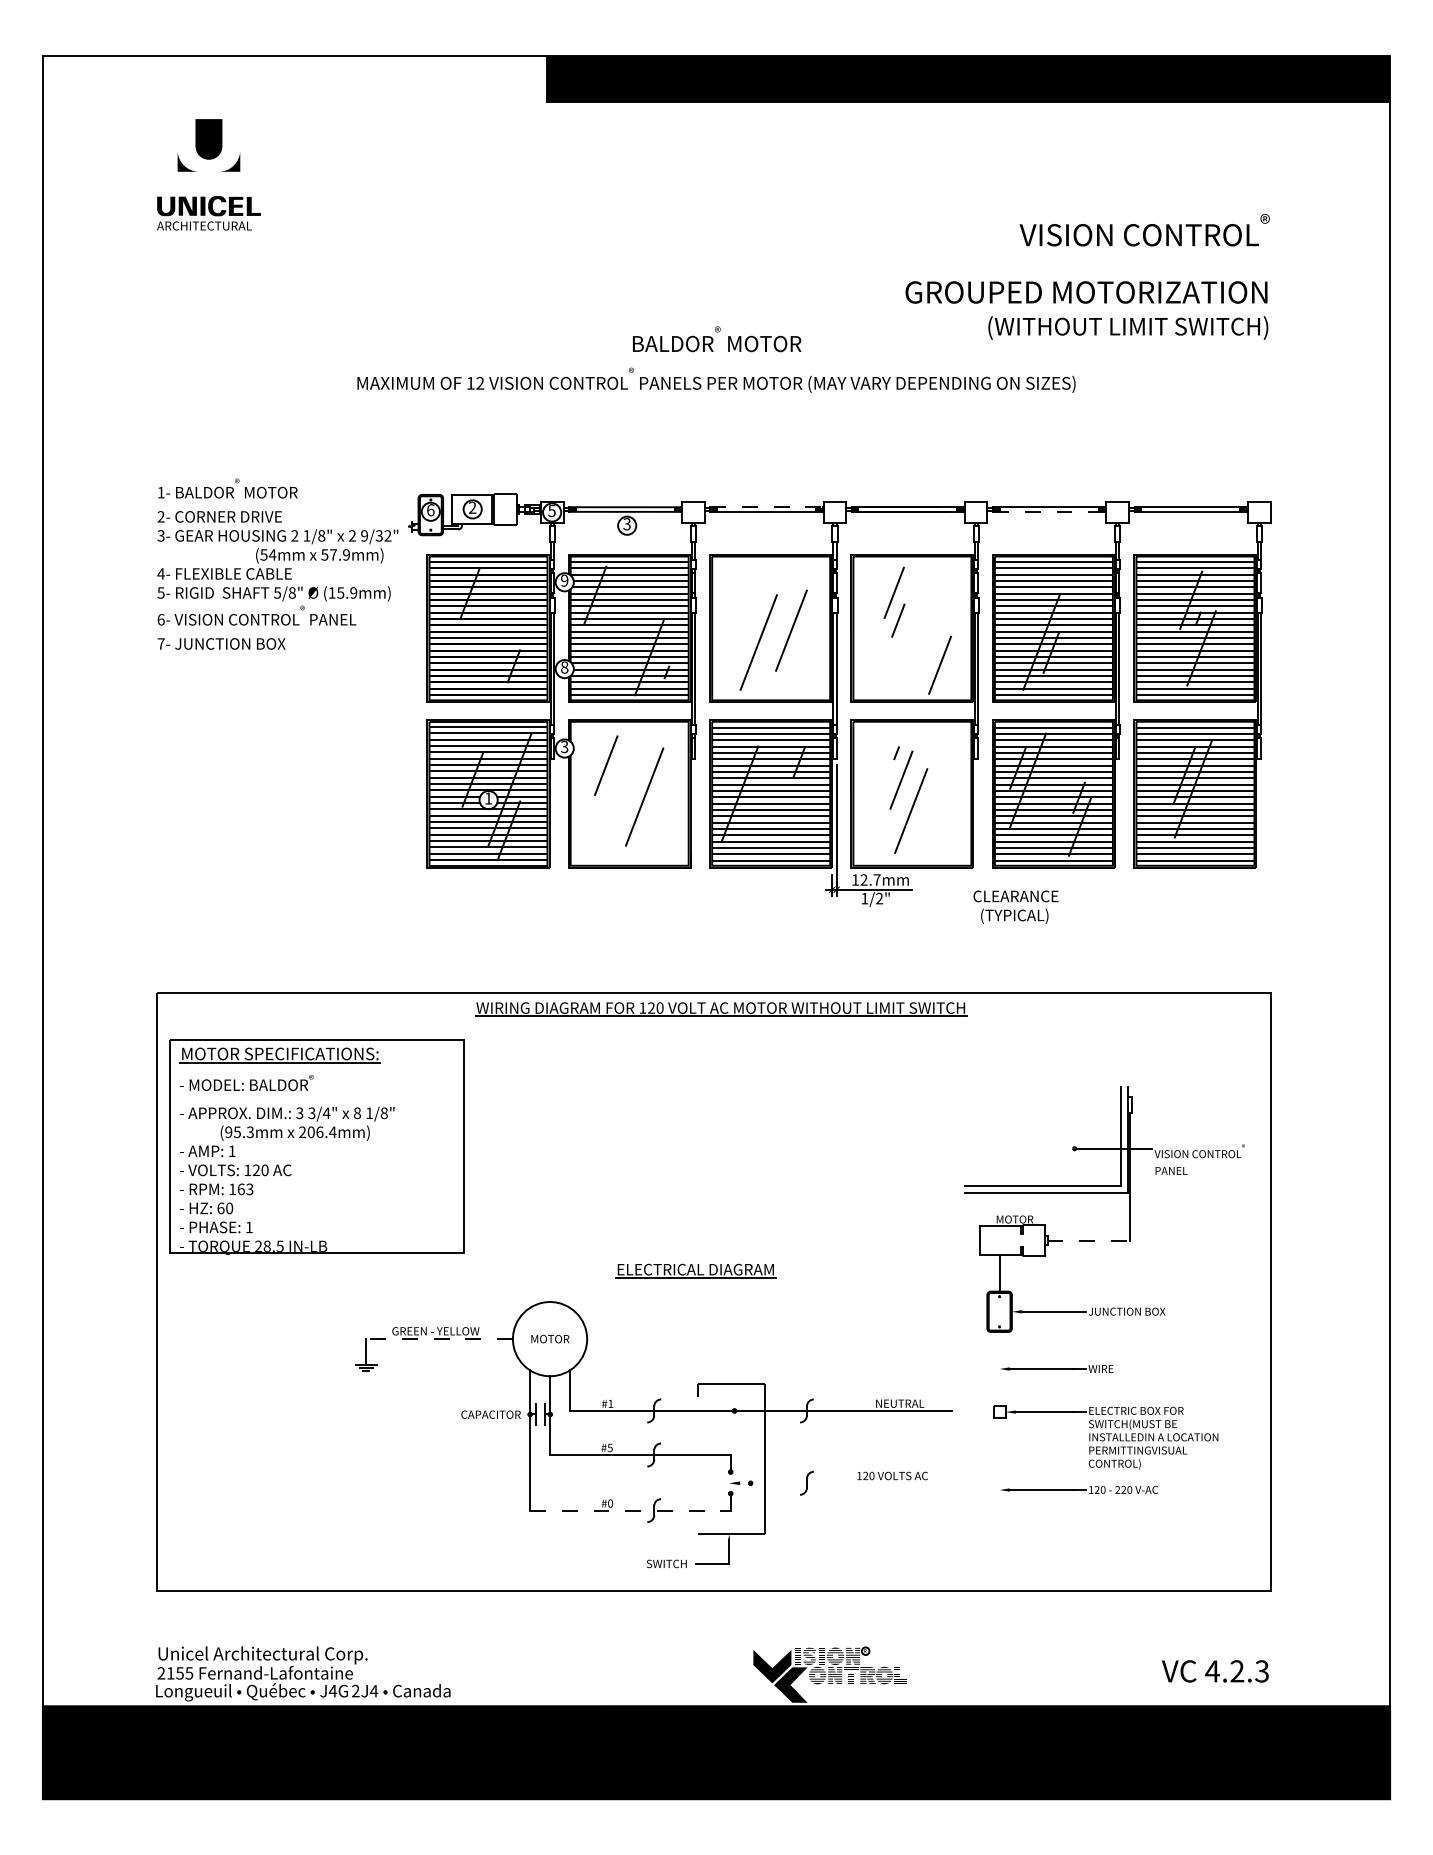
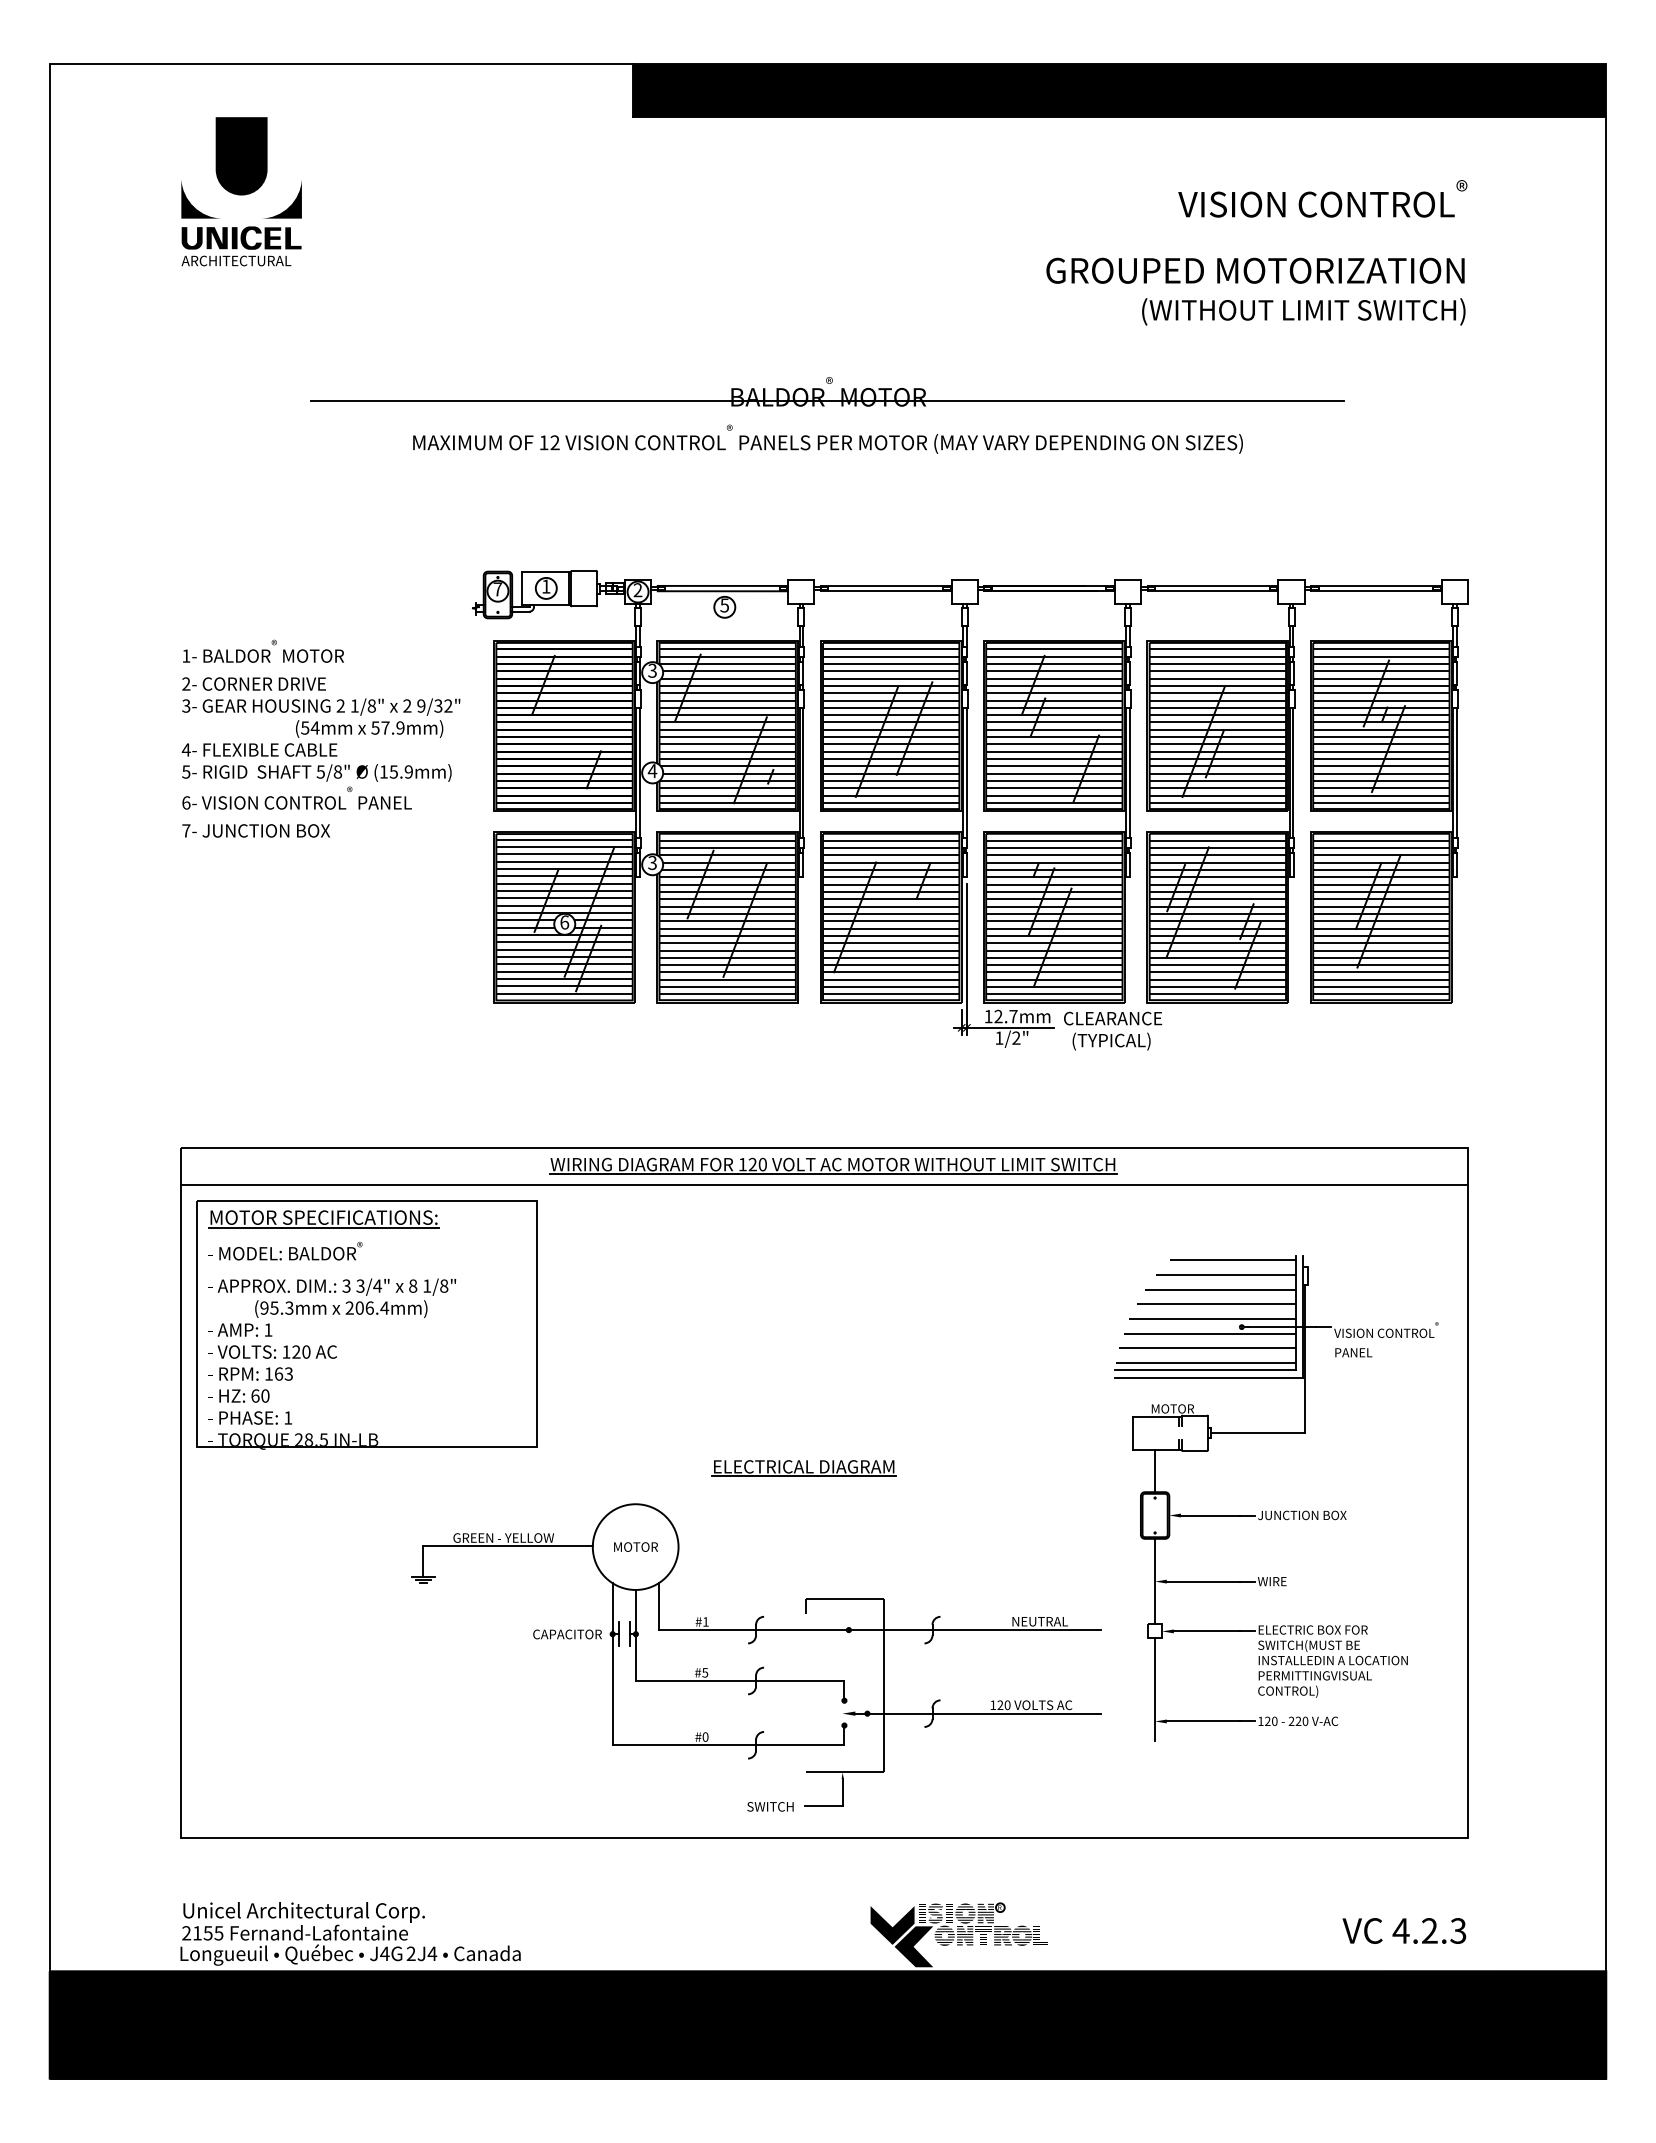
part: (208, 145) -> (241, 167), size x1.67
text: (1087, 276) -> (1256, 252), moved
line: (715, 347) -> (826, 401), added
line: (766, 506) -> (885, 585), dashed -> solid
text: (472, 507) -> (546, 586), 2 -> 1
text: (430, 510) -> (497, 589), 6 -> 7
text: (551, 511) -> (637, 590), 5 -> 2
line: (1049, 512) -> (1212, 591), dashed -> solid
text: (626, 523) -> (724, 604), 3 -> 5
text: (277, 563) -> (320, 738), moved
text: (564, 580) -> (652, 670), 9 -> 3
hatch: (771, 628) -> (891, 726), added
hatch: (912, 628) -> (1054, 726), added
text: (564, 667) -> (652, 771), 8 -> 4
hatch: (629, 794) -> (727, 917), added
hatch: (912, 794) -> (1054, 917), added
text: (488, 798) -> (564, 922), 1 -> 6
text: (1016, 906) -> (1113, 1030), moved
line: (713, 1025) -> (824, 1184), added
hatch: (1043, 1135) -> (1205, 1311), added
line: (1089, 1240) -> (1258, 1433), dashed -> solid
line: (439, 1338) -> (508, 1546), dashed -> solid
line: (999, 1368) -> (1155, 1581), added
line: (999, 1462) -> (1155, 1689), added
line: (845, 1483) -> (977, 1713), added
line: (630, 1510) -> (728, 1745), dashed -> solid

